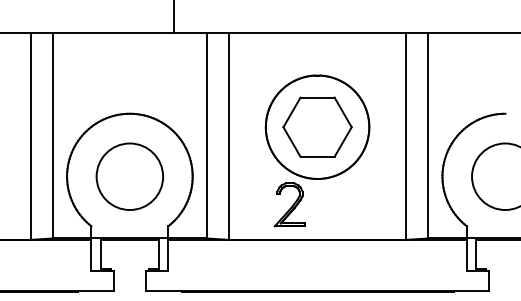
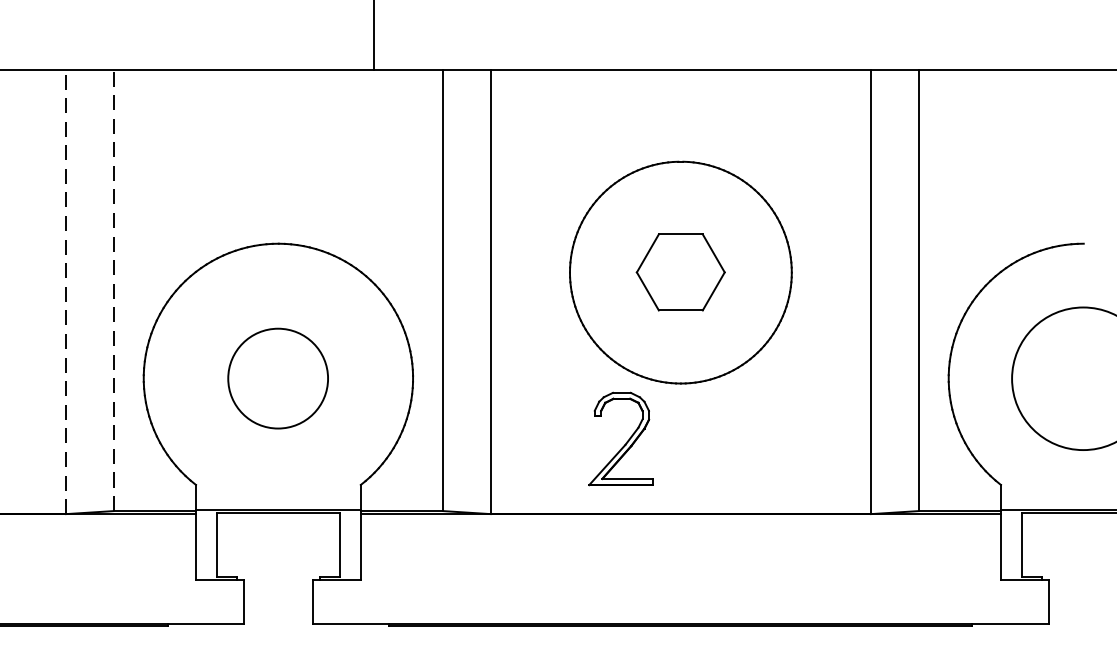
part: (317, 126) -> (680, 271), size x0.6
line: (53, 135) -> (114, 290), solid -> dashed
line: (30, 136) -> (65, 292), solid -> dashed
circle: (129, 176) -> (277, 378), size x0.7

